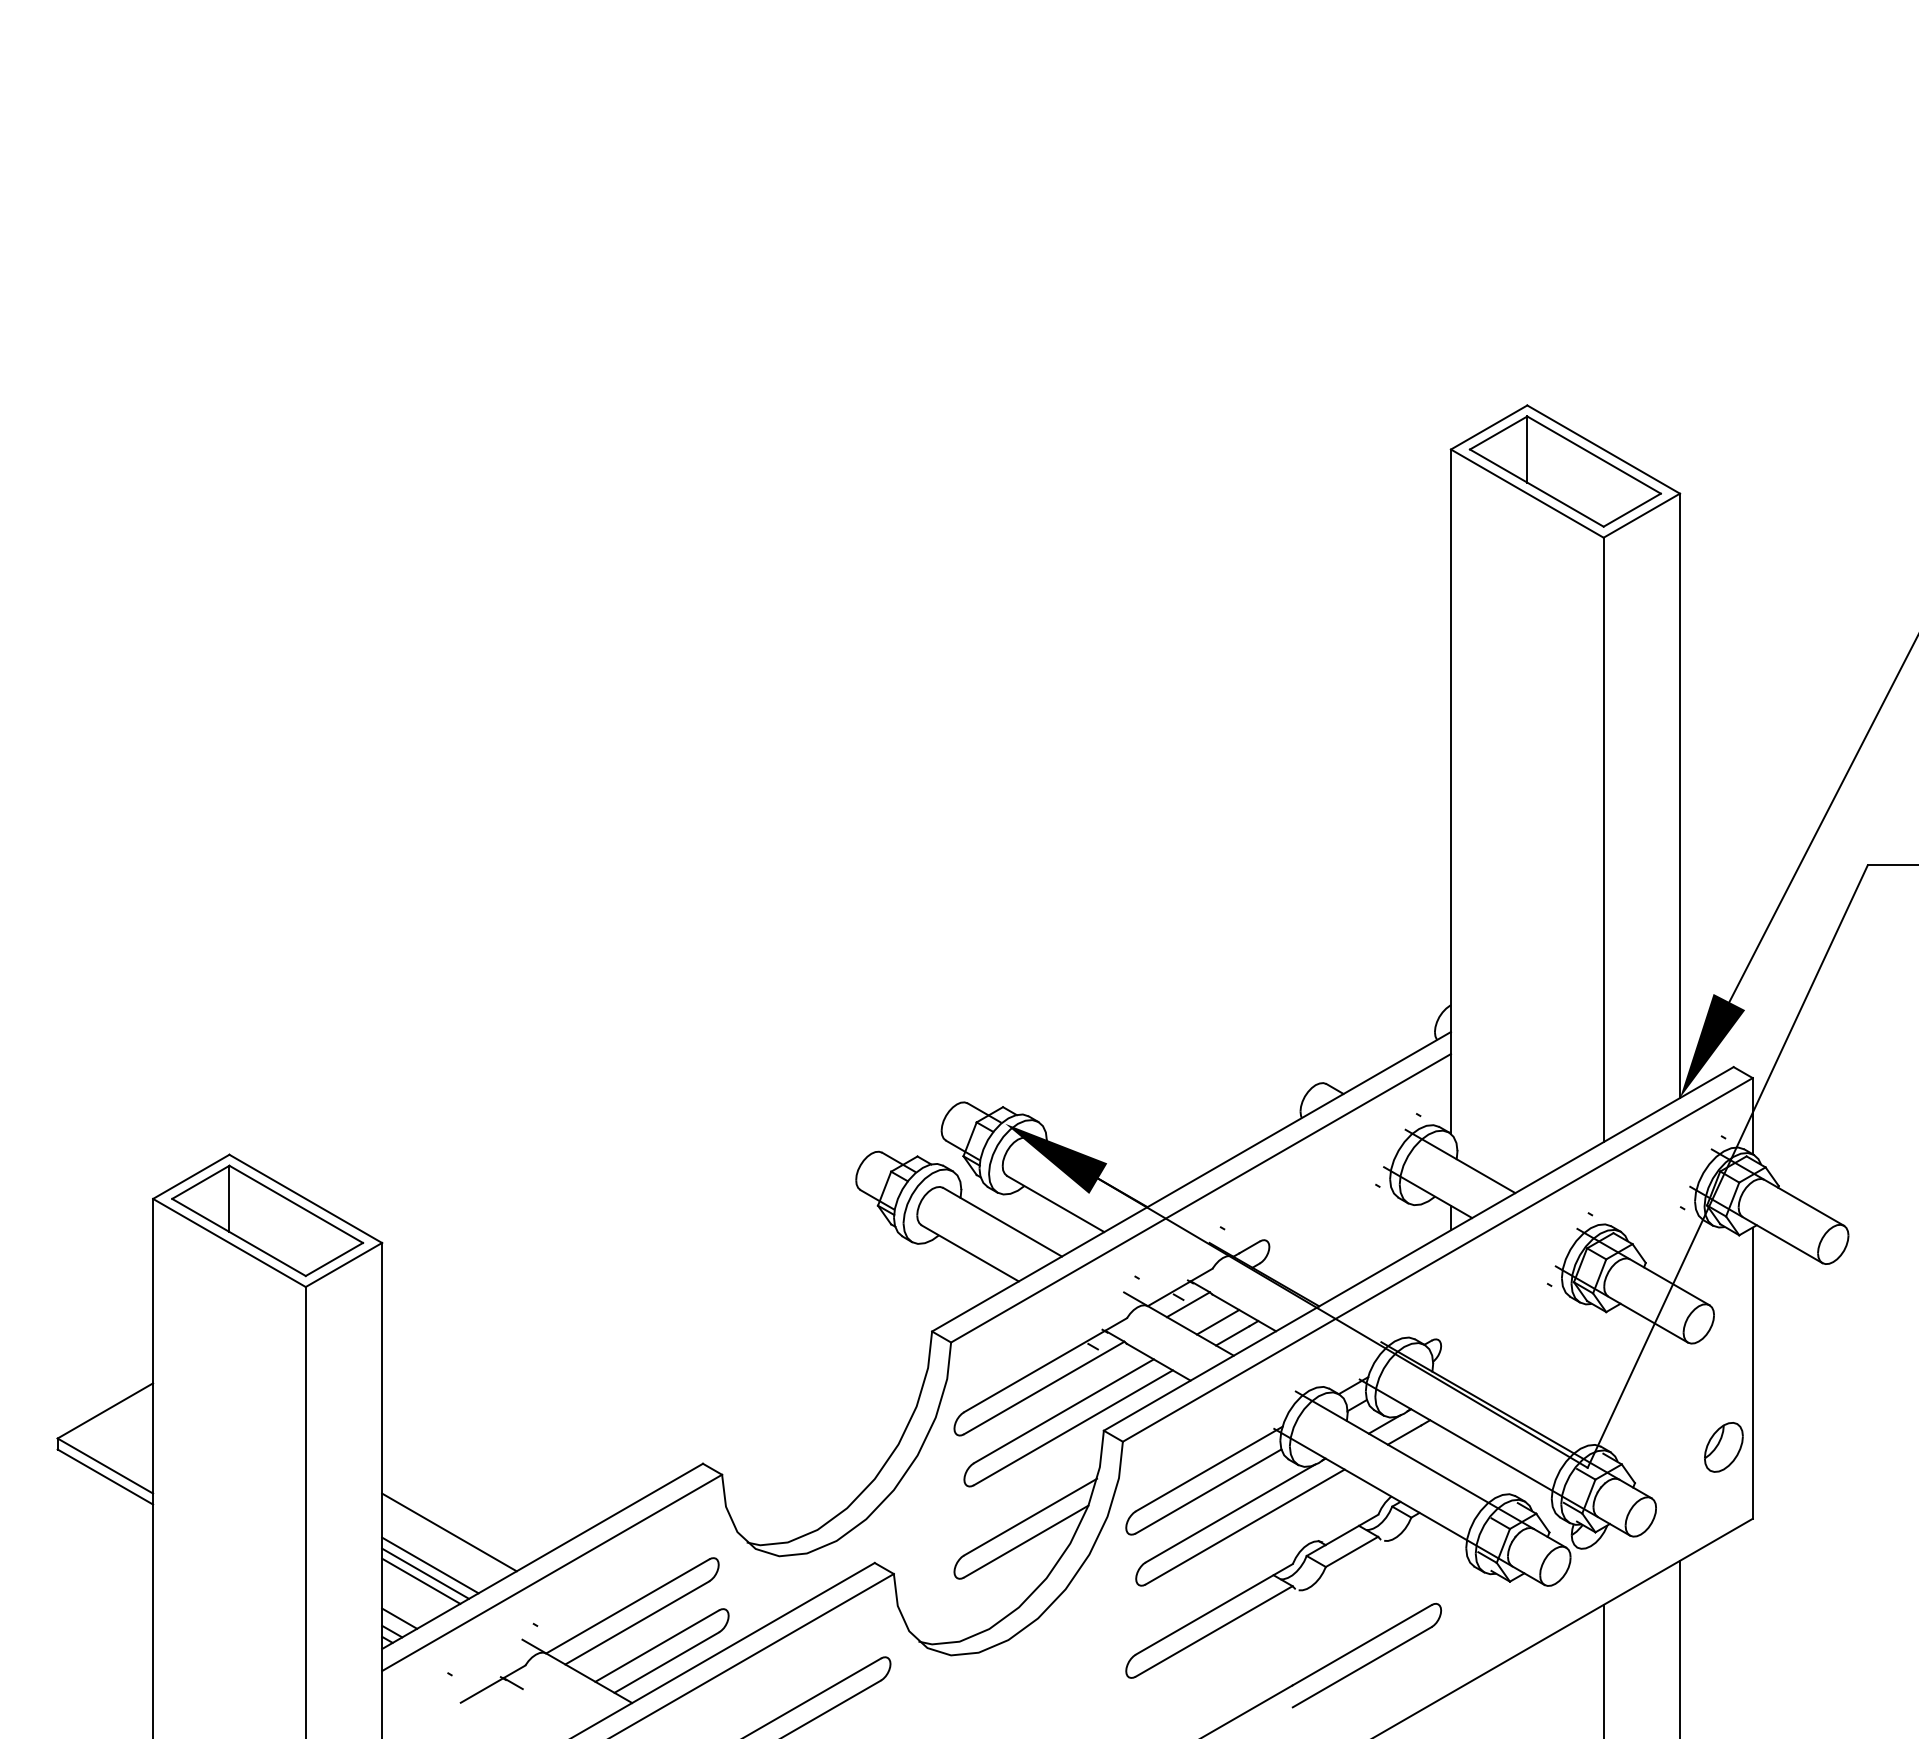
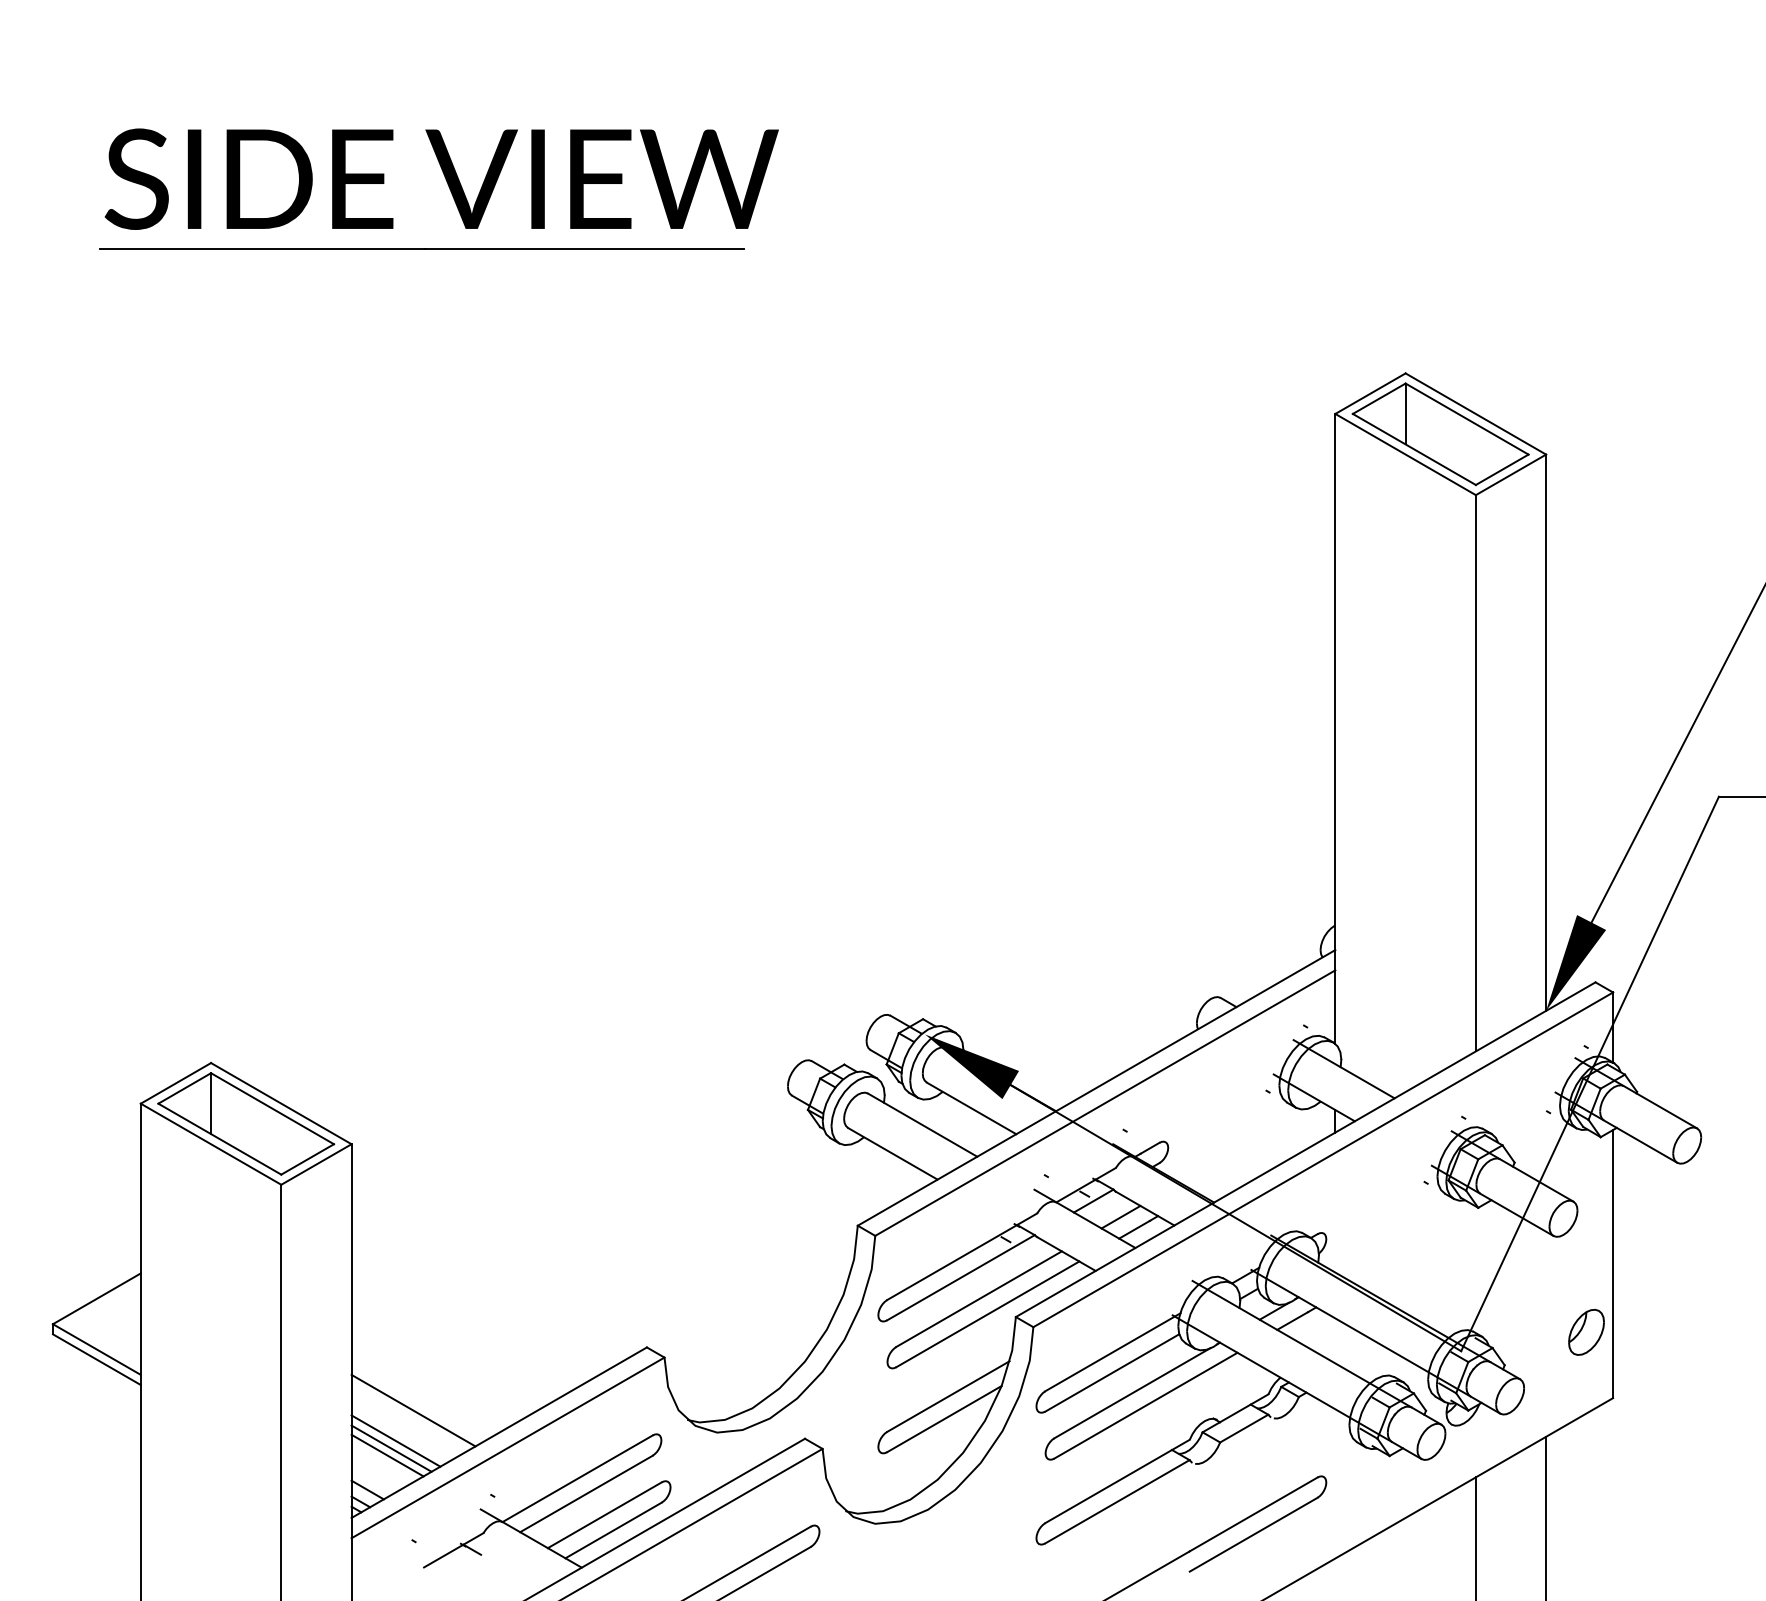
part: (486, 200) -> (447, 184), added

